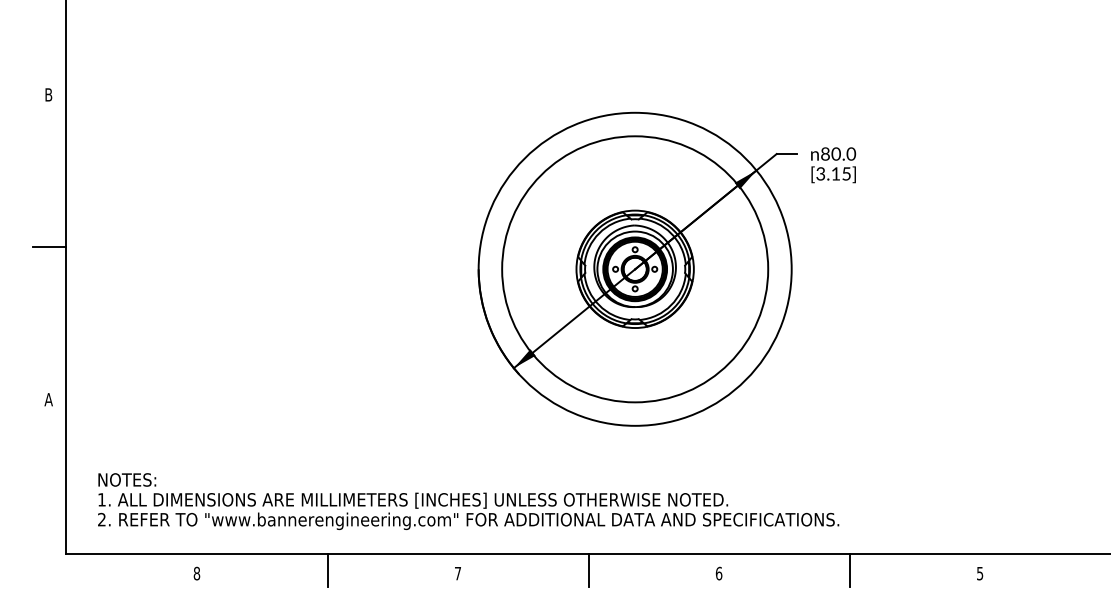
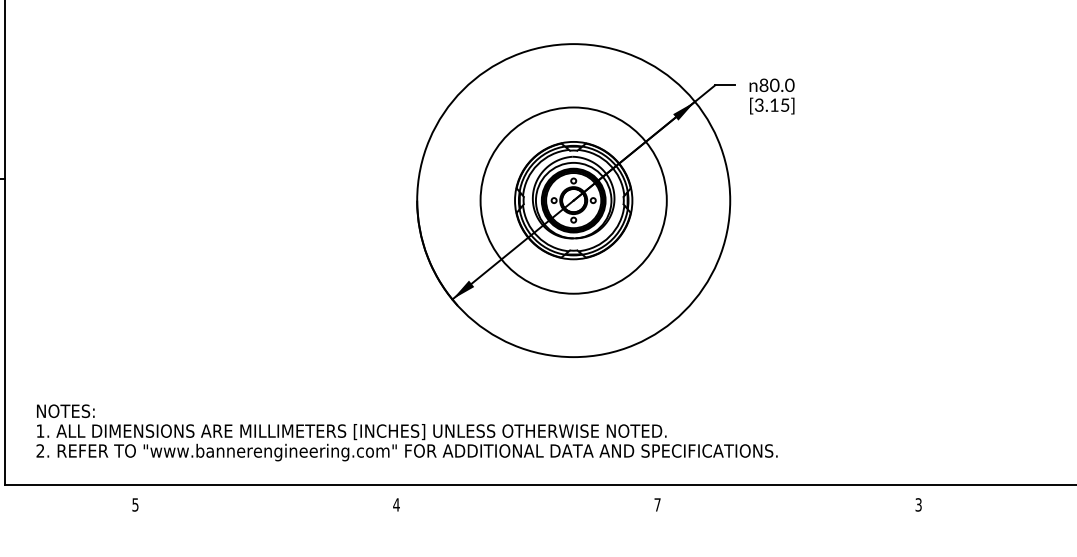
circle: (635, 269) -> (574, 200), size x0.7
line: (327, 569) -> (266, 500), removed
line: (588, 569) -> (527, 500), removed
line: (849, 569) -> (788, 500), removed
text: (980, 572) -> (919, 503), 5 -> 3
text: (196, 573) -> (135, 504), 8 -> 5
text: (457, 573) -> (396, 504), 7 -> 4
text: (718, 573) -> (657, 504), 6 -> 7

